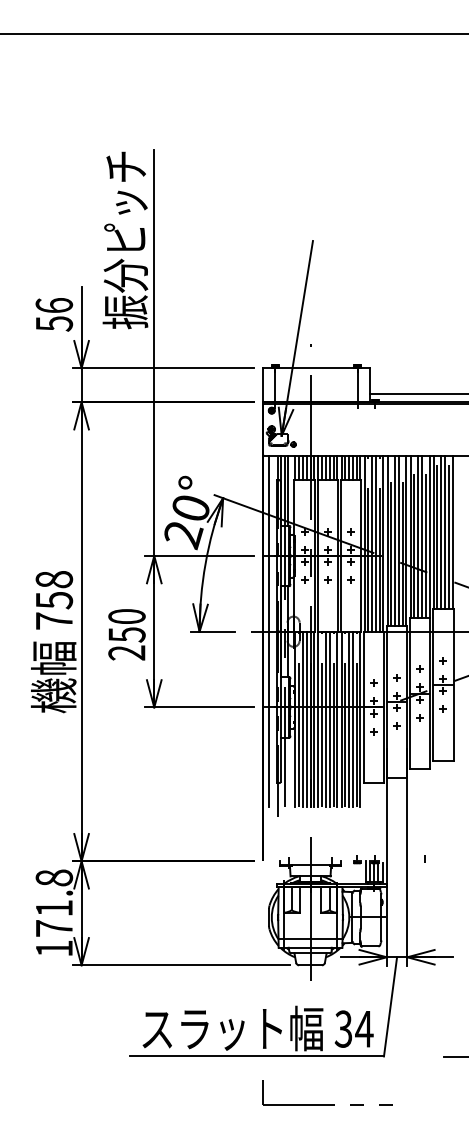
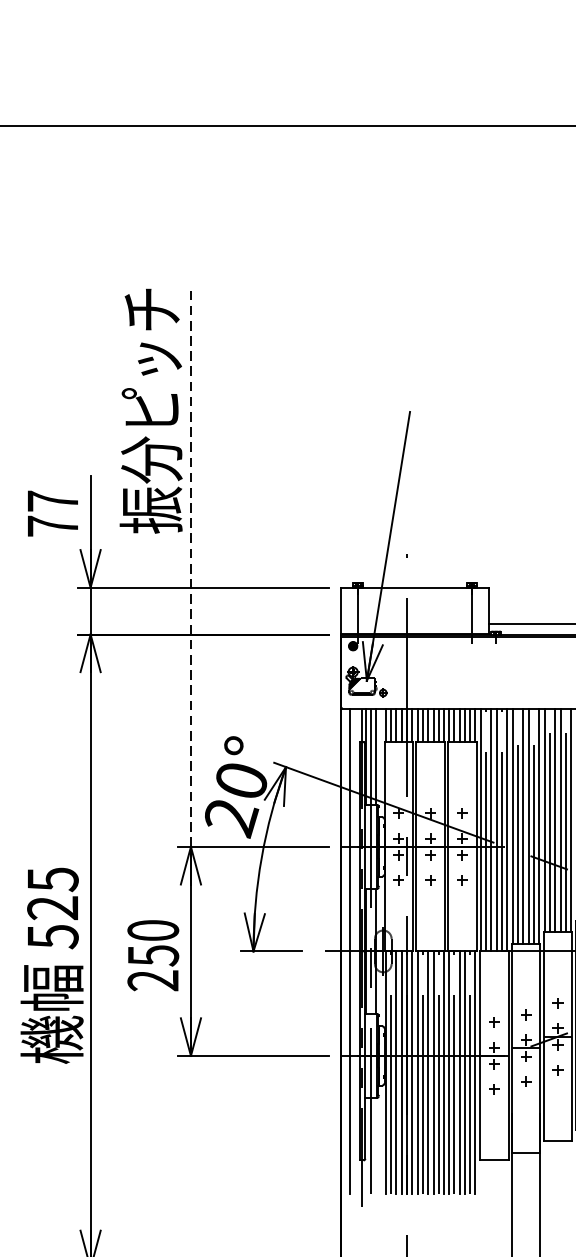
text: (54, 314) -> (53, 513), 56 -> 77
line: (154, 353) -> (191, 567), solid -> dashed
text: (54, 600) -> (53, 908), 758 -> 525

